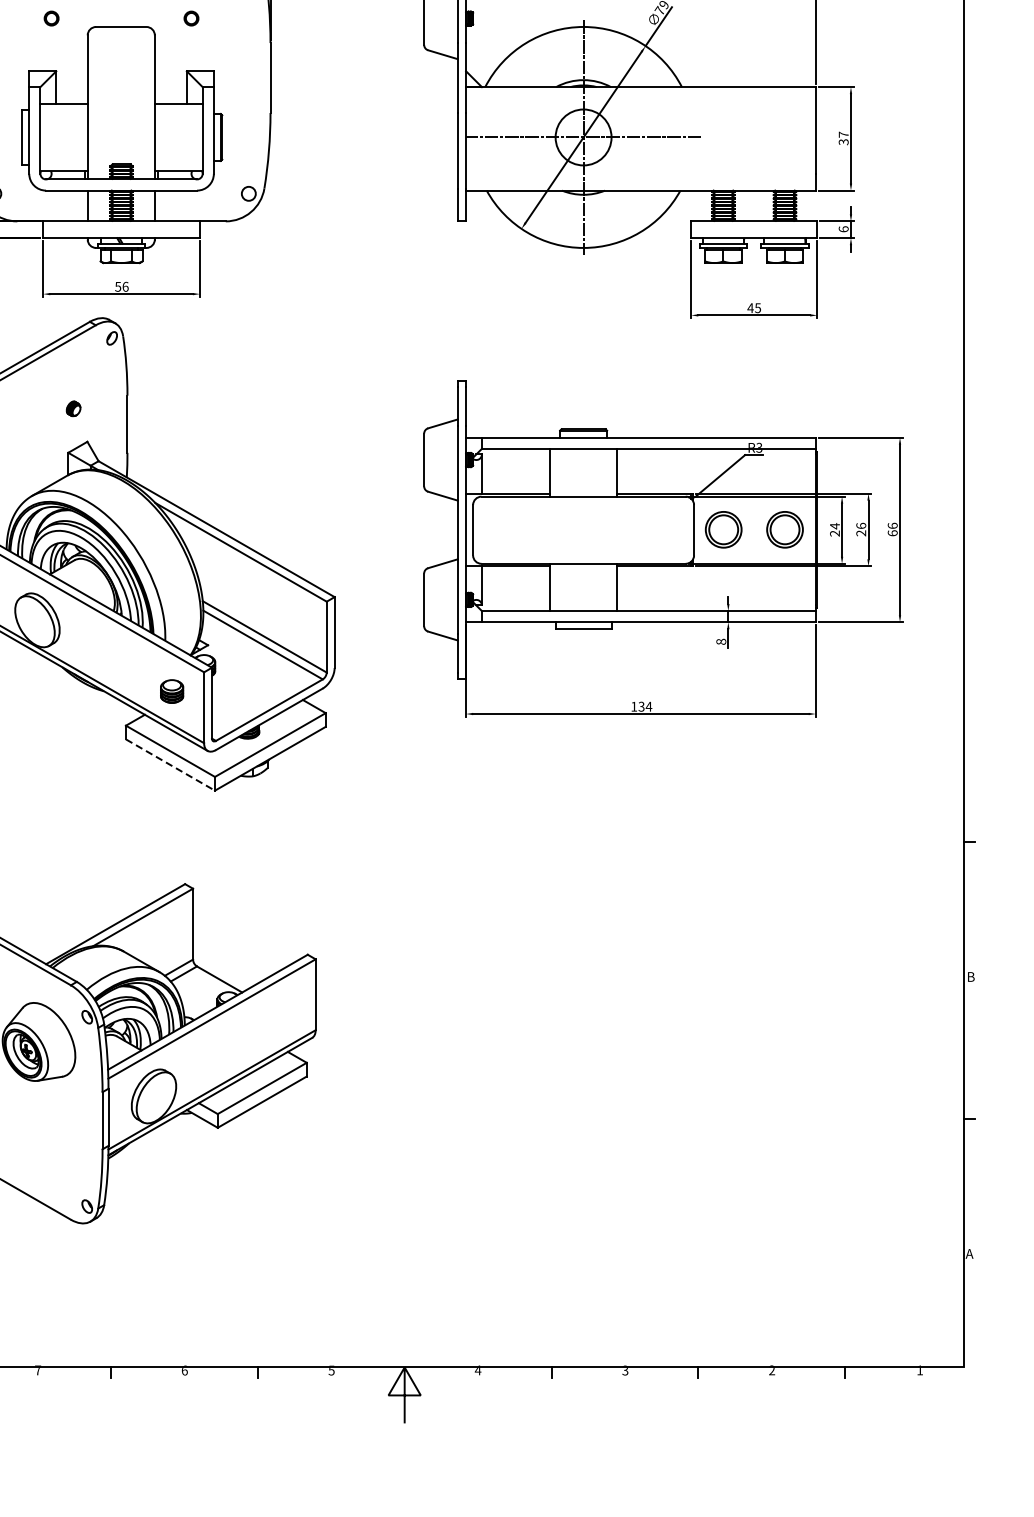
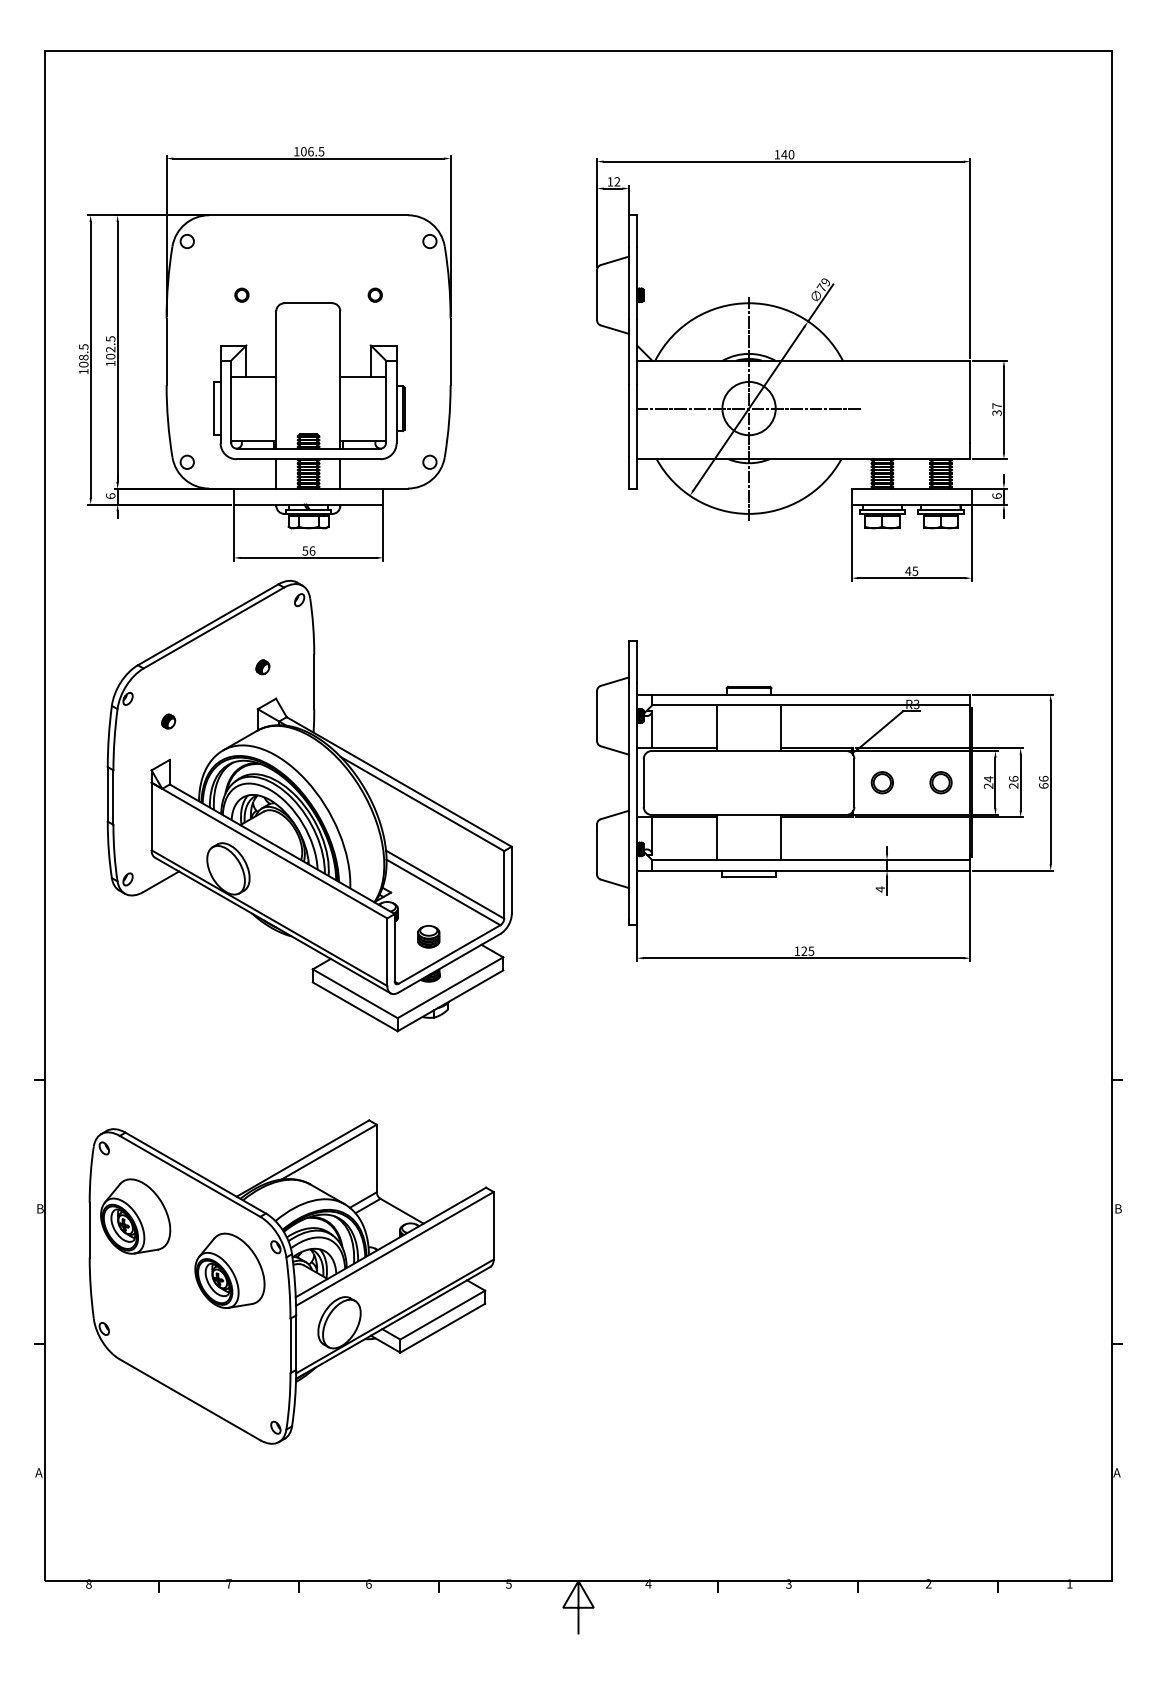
part: (722, 529) -> (881, 782), size x0.62
part: (784, 529) -> (940, 782), size x0.62
text: (721, 641) -> (880, 889), 8 -> 4
part: (171, 691) -> (428, 936), moved
text: (644, 706) -> (807, 951), 134 -> 125
line: (170, 764) -> (355, 1006), dashed -> solid

